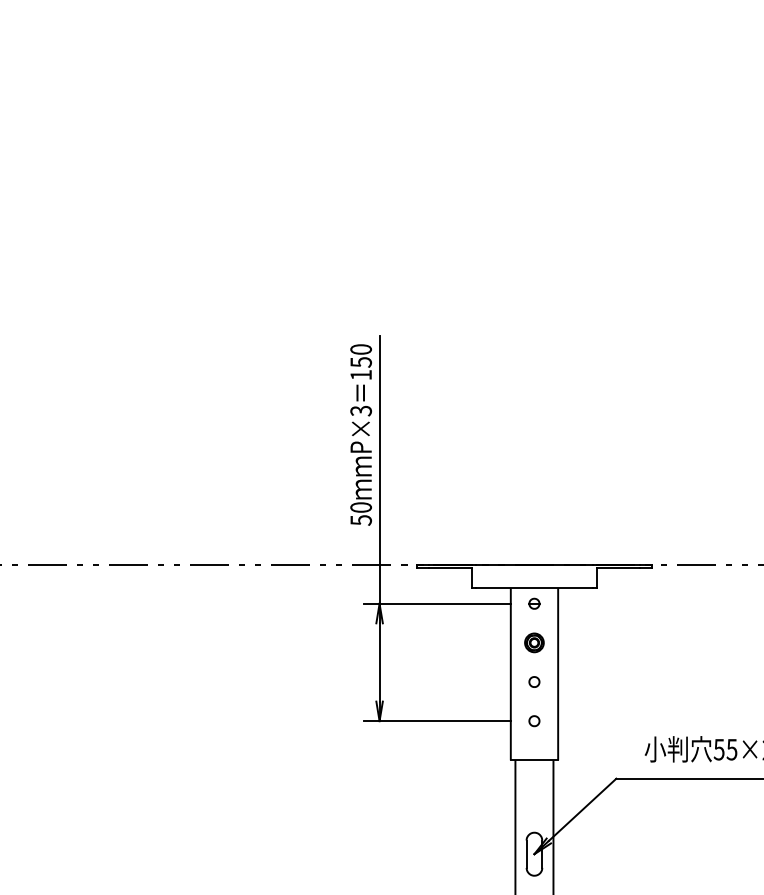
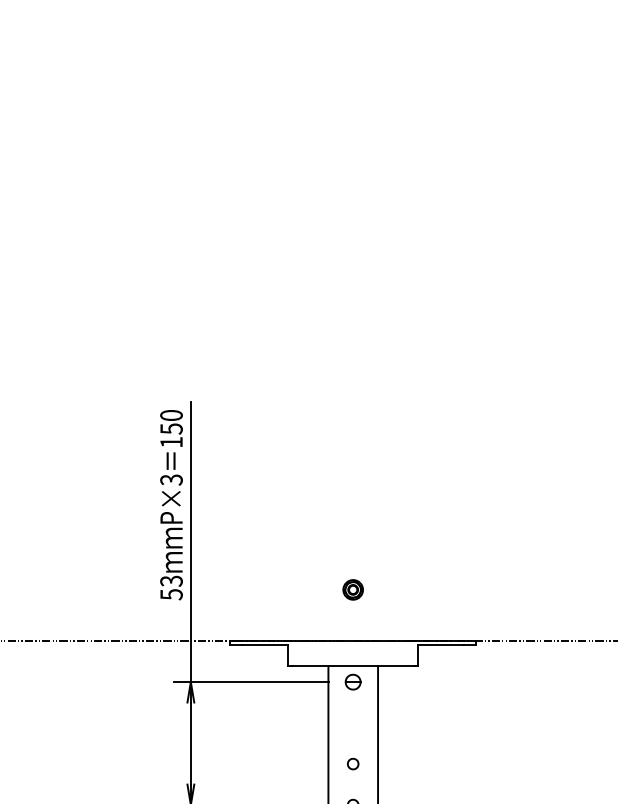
text: (360, 507) -> (170, 581), 50 -> 53
part: (534, 603) -> (353, 681), size x1.4
part: (534, 642) -> (353, 589), moved

